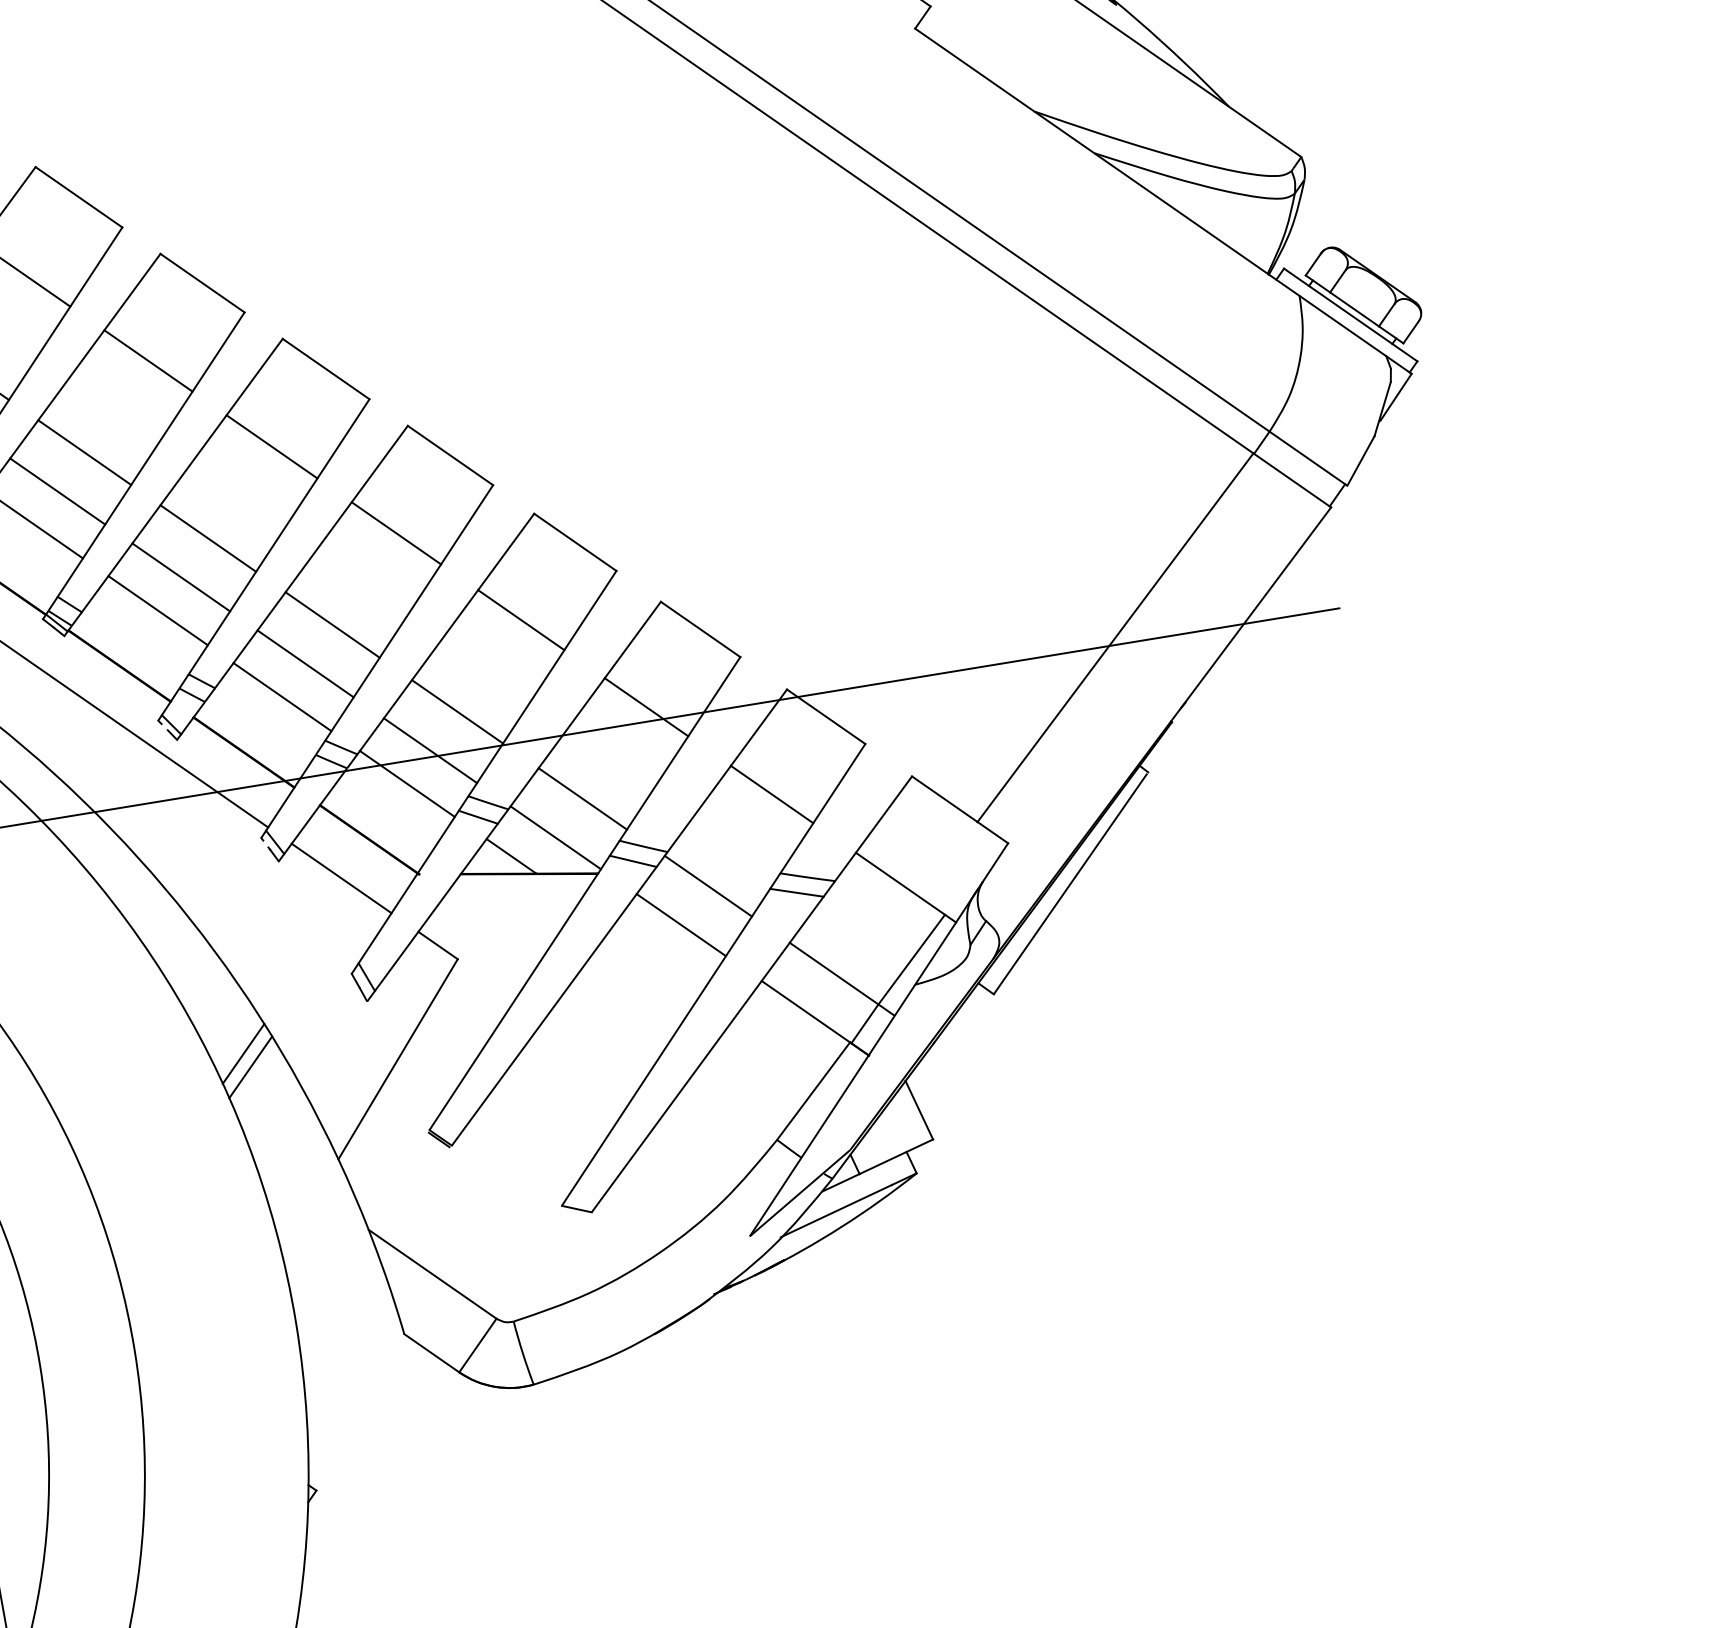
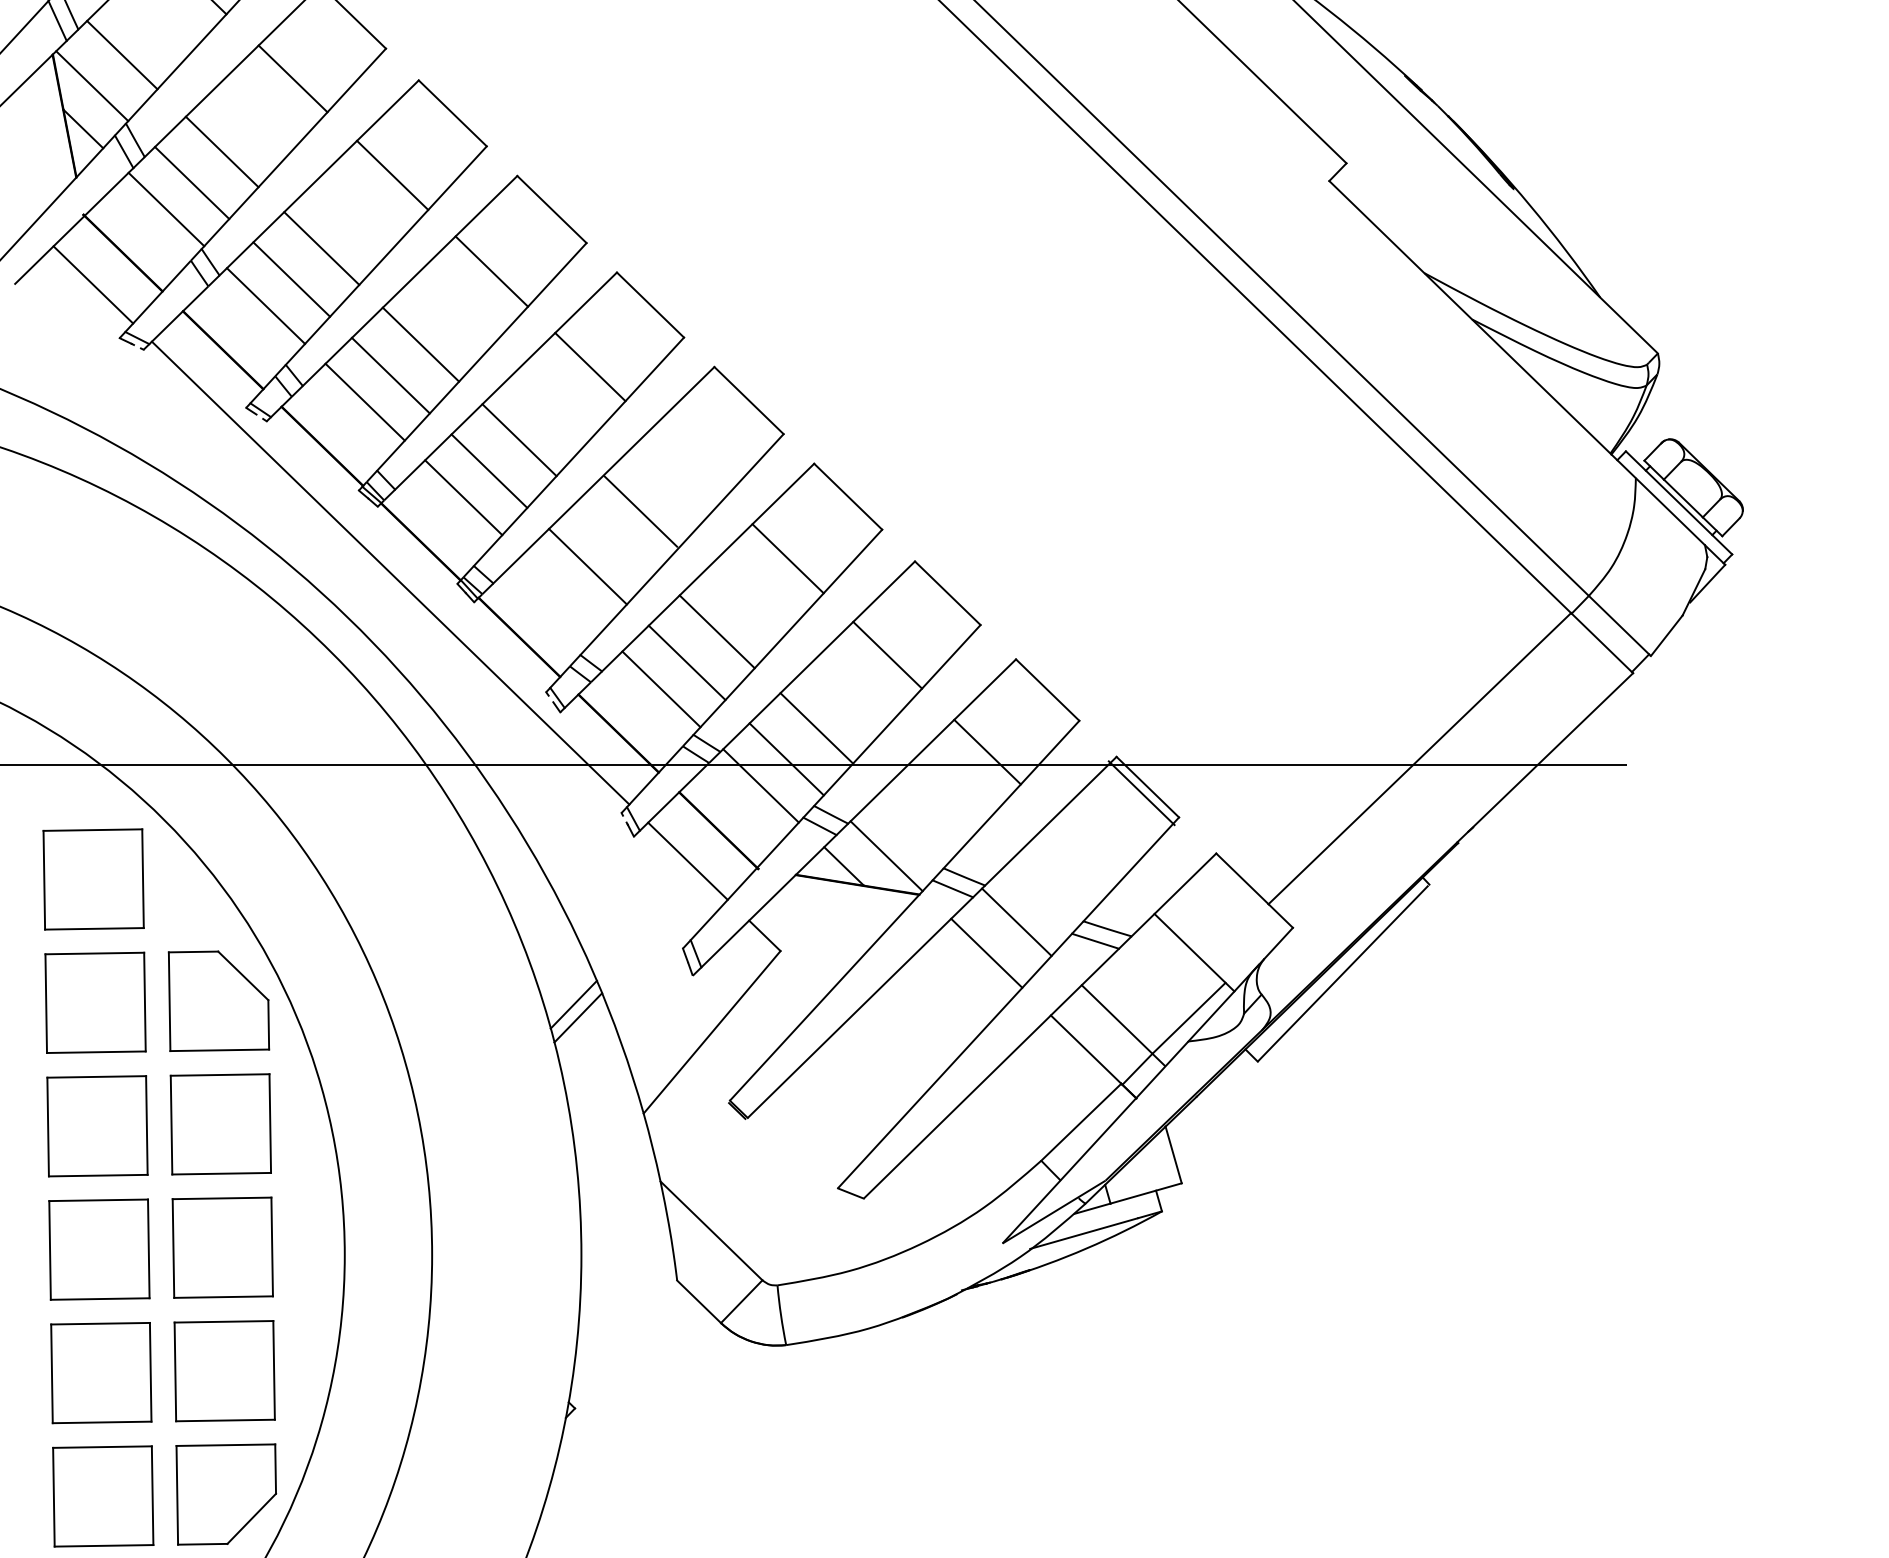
line: (271, 446) -> (640, 511), moved
line: (207, 538) -> (617, 535), removed
line: (157, 610) -> (561, 592), removed
line: (771, 794) -> (1141, 793), moved
line: (582, 799) -> (916, 825), removed

